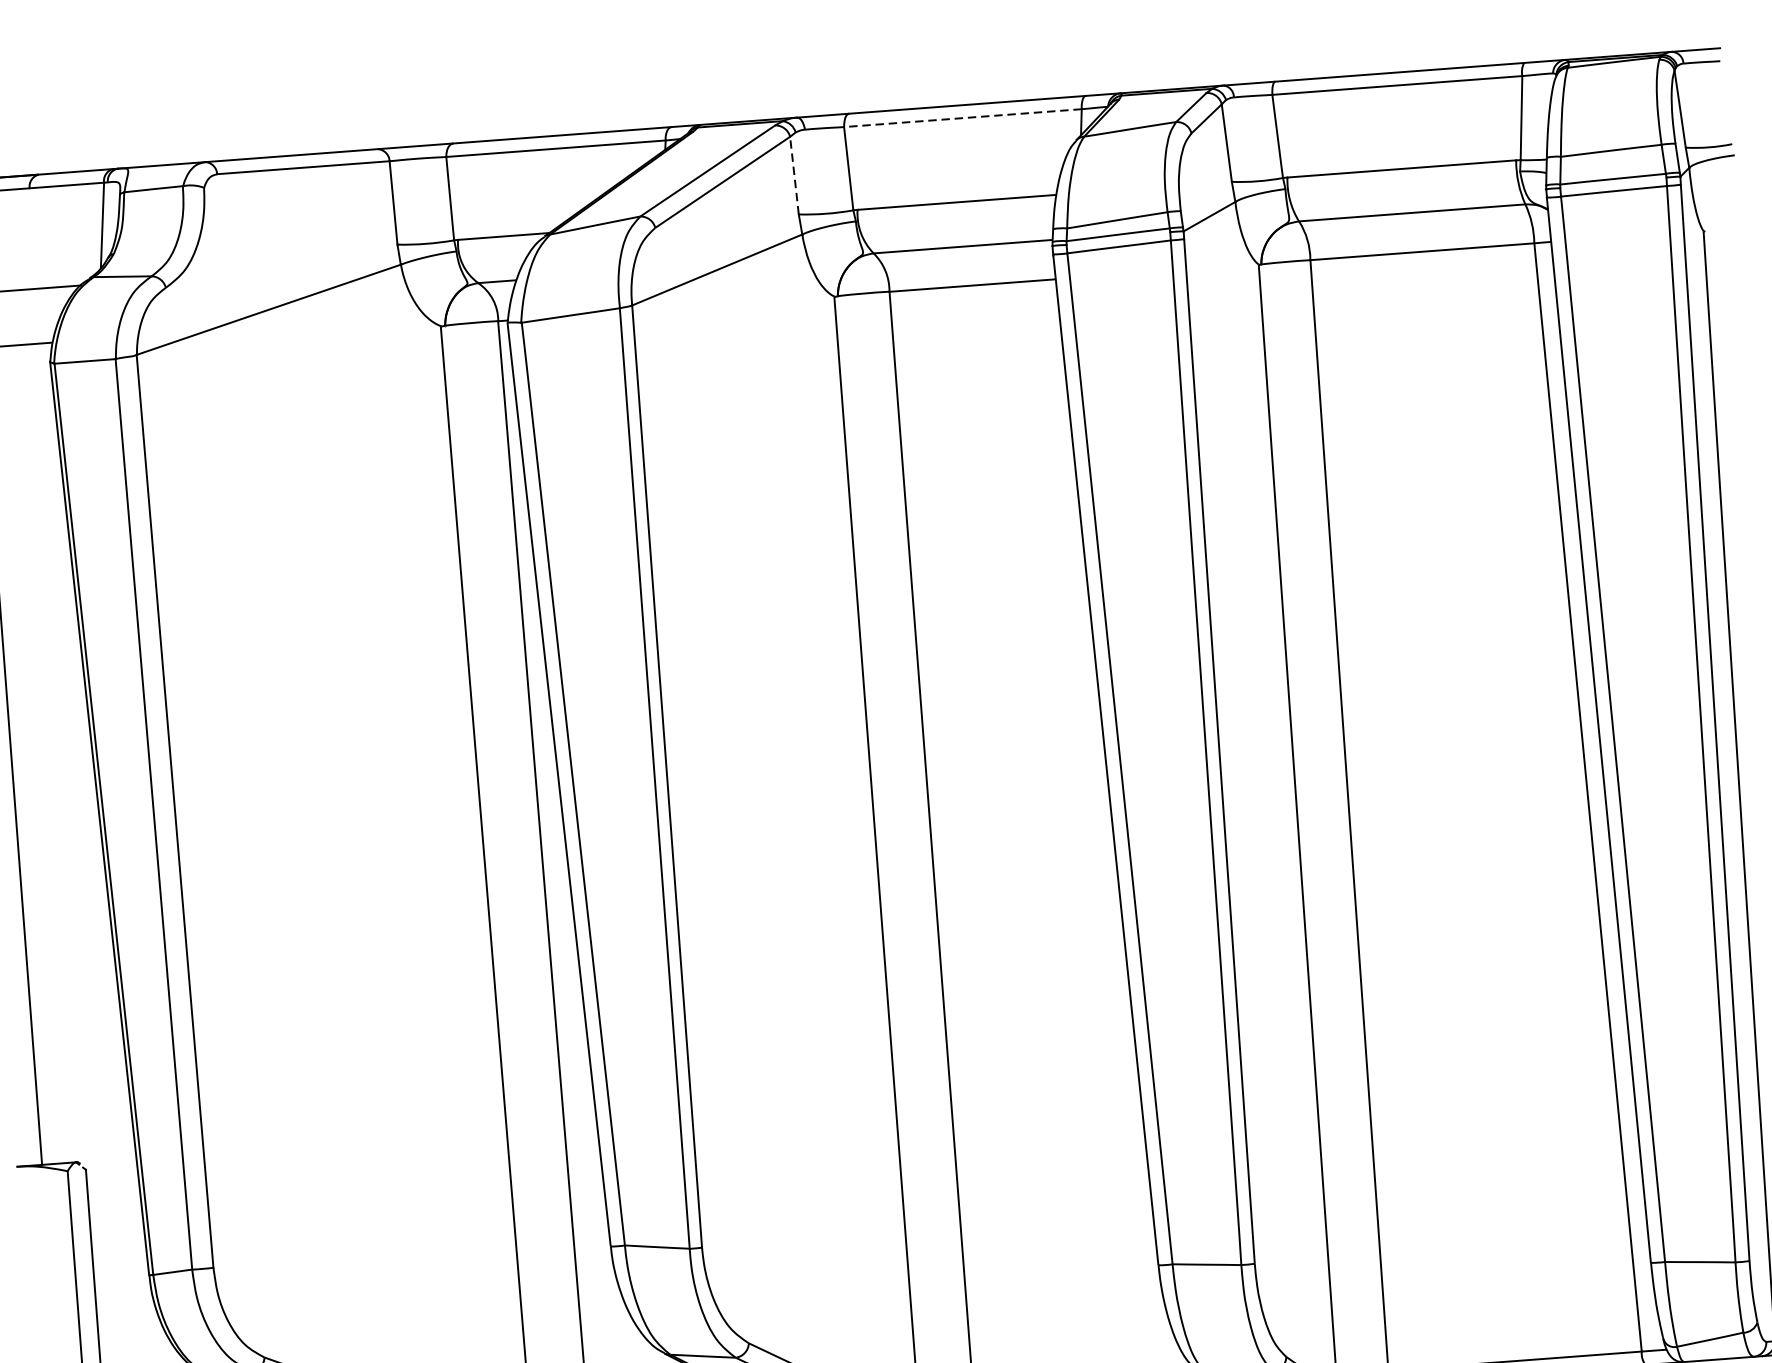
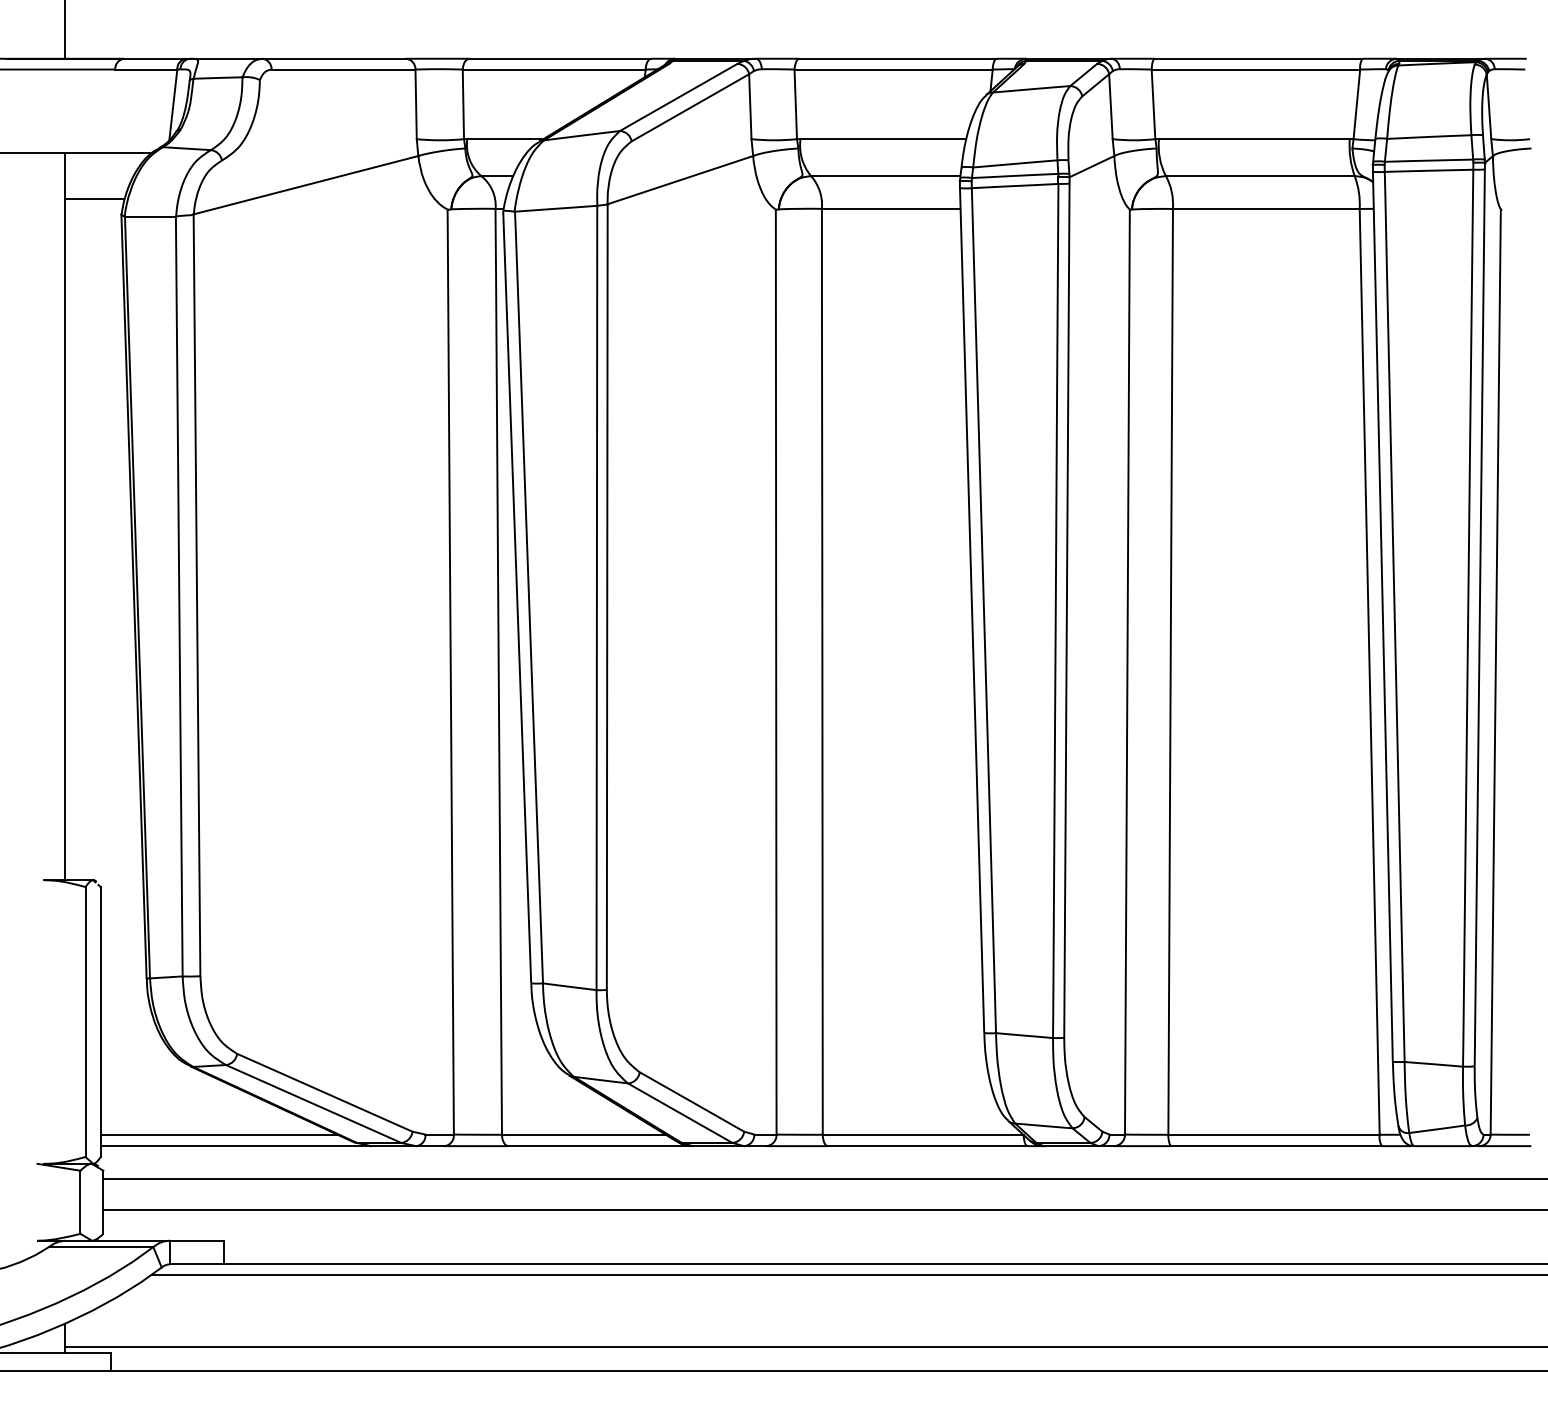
line: (962, 118) -> (893, 69), dashed -> solid
line: (794, 175) -> (750, 106), dashed -> solid

